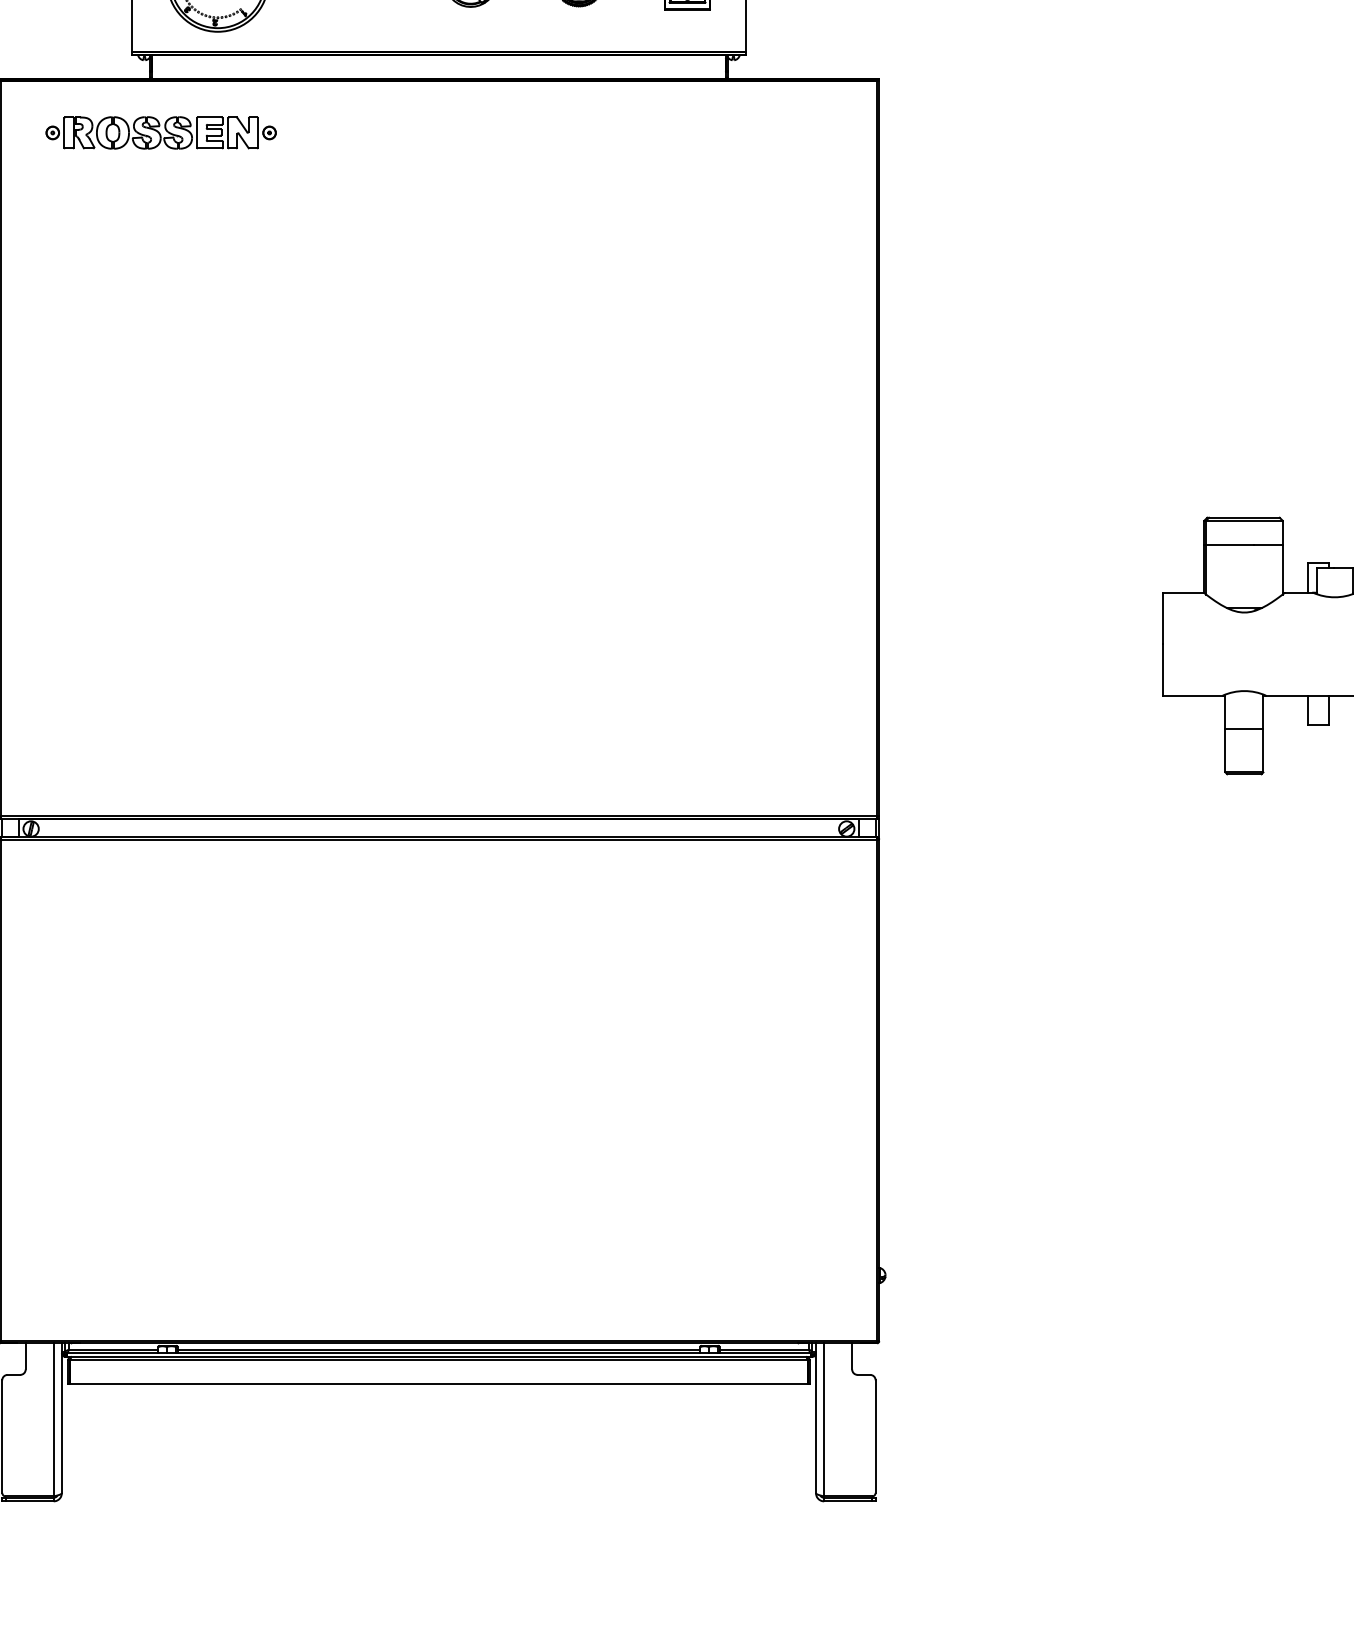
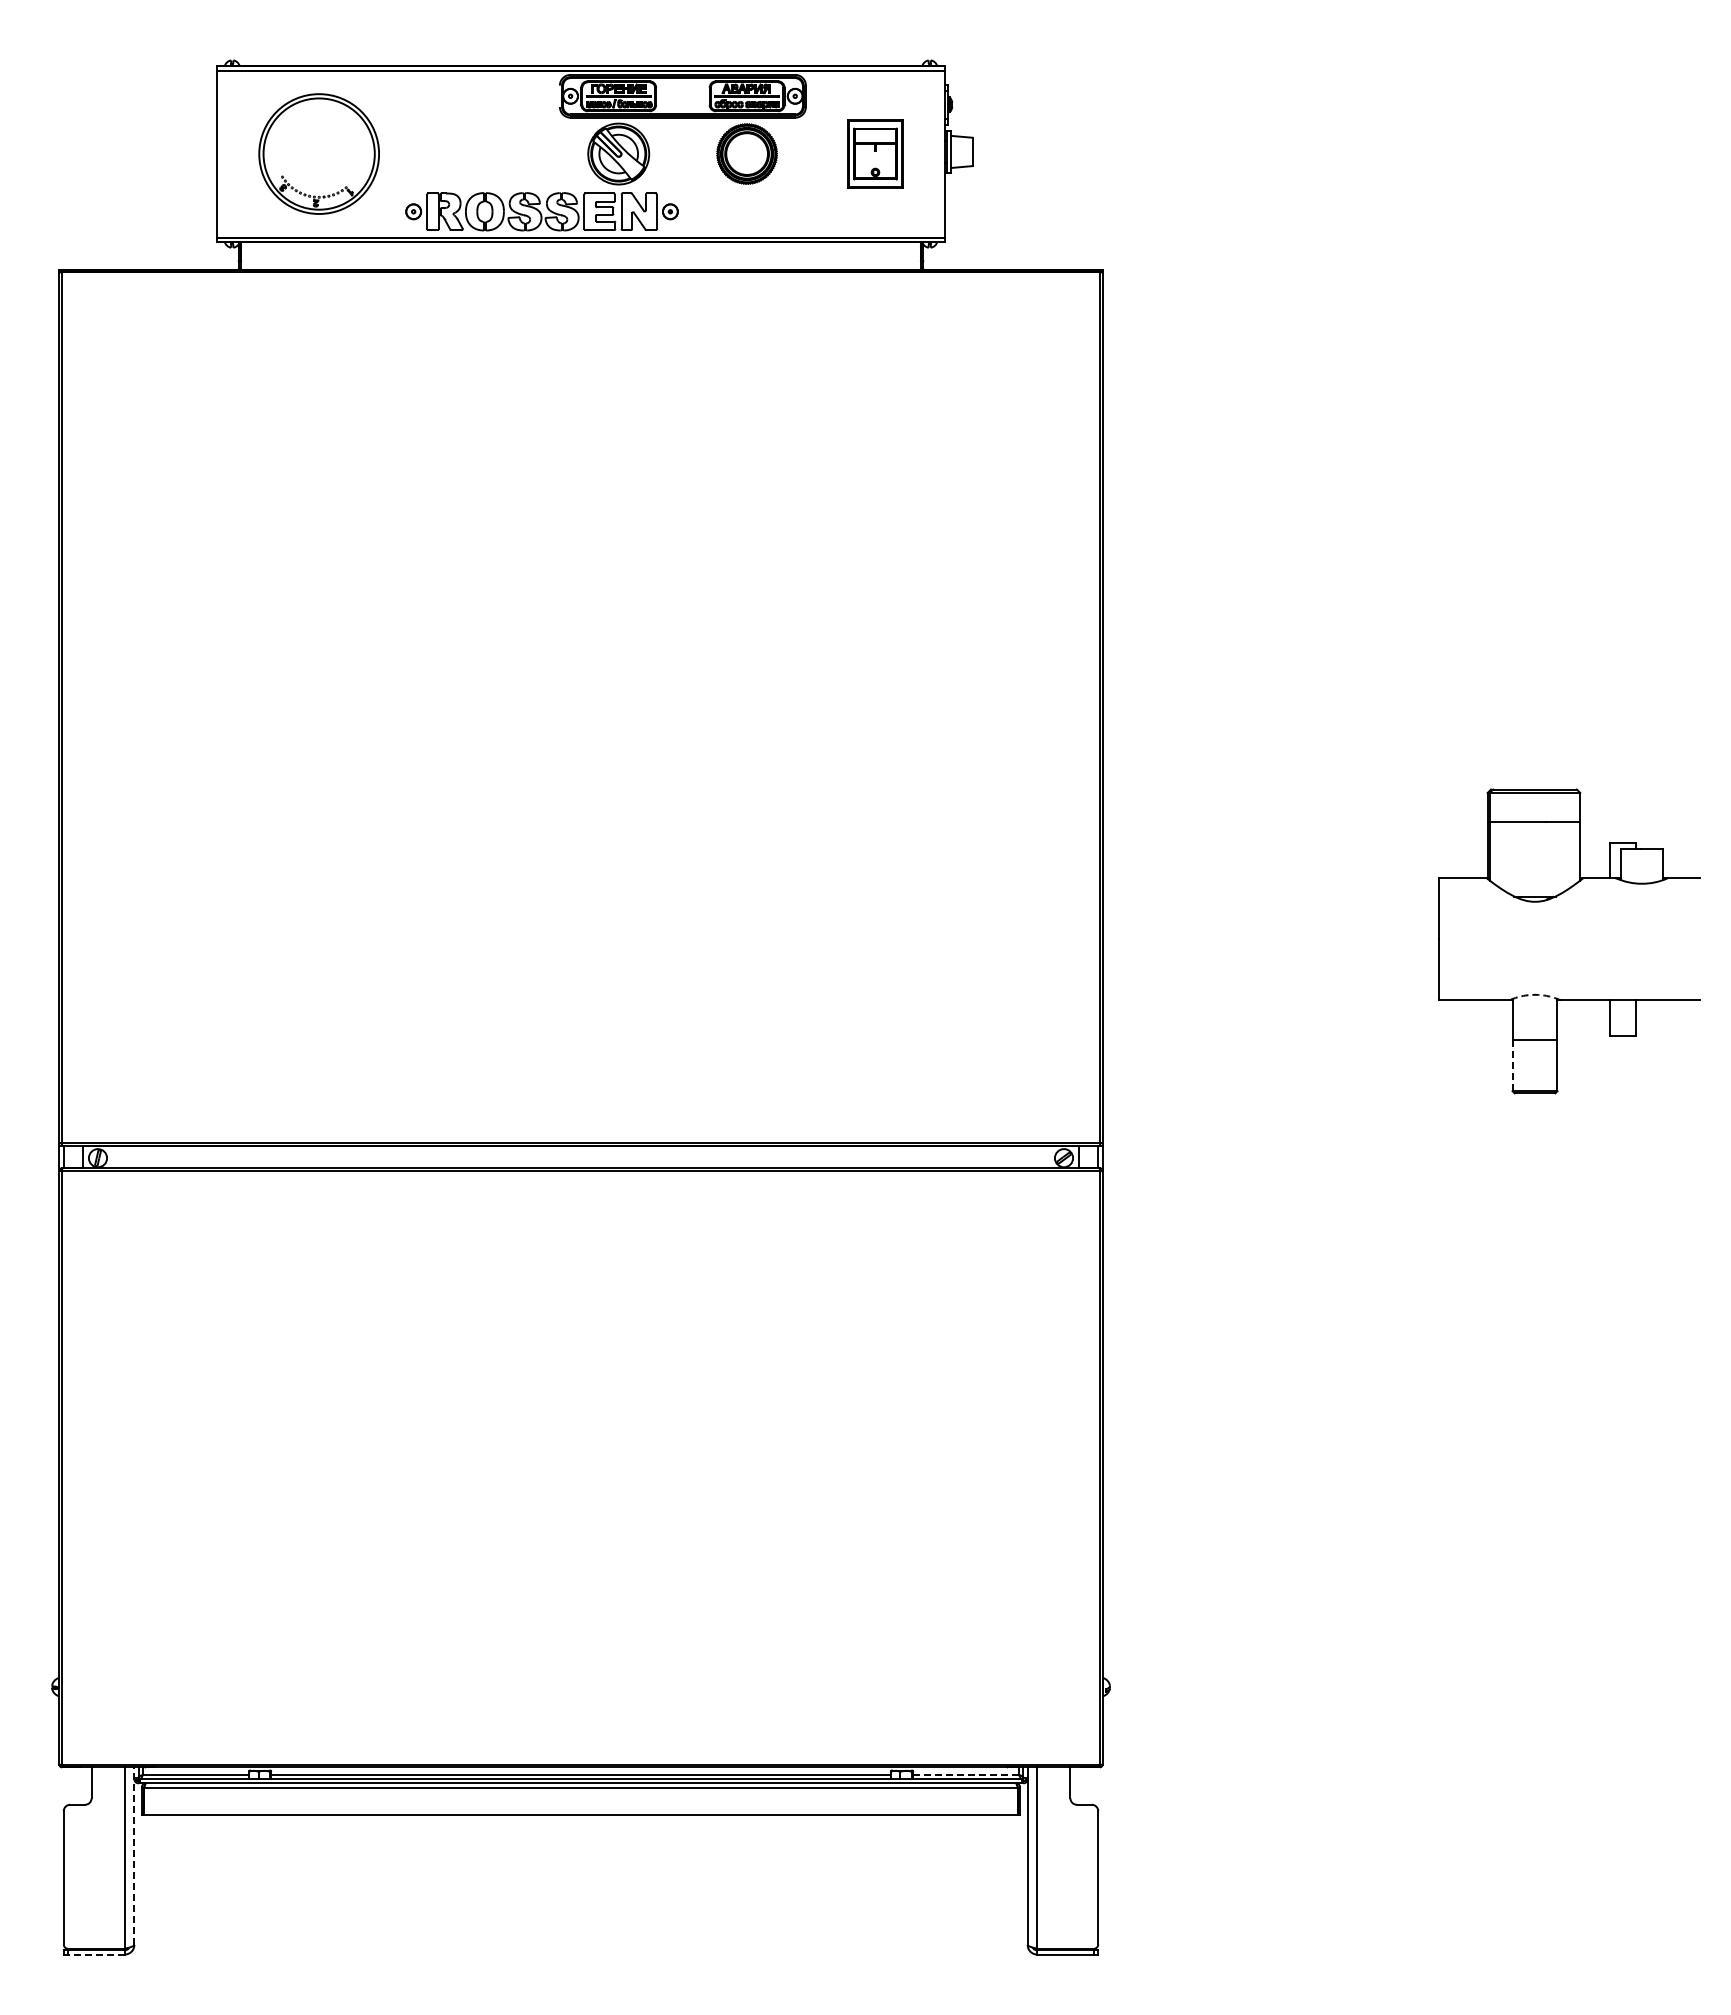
part: (160, 132) -> (541, 211), moved
arc: (1243, 690) -> (1534, 994), solid -> dashed
line: (1225, 750) -> (1512, 1065), solid -> dashed
line: (764, 1349) -> (966, 1774), solid -> dashed
line: (61, 1418) -> (134, 1856), solid -> dashed
line: (29, 1501) -> (95, 1954), solid -> dashed

